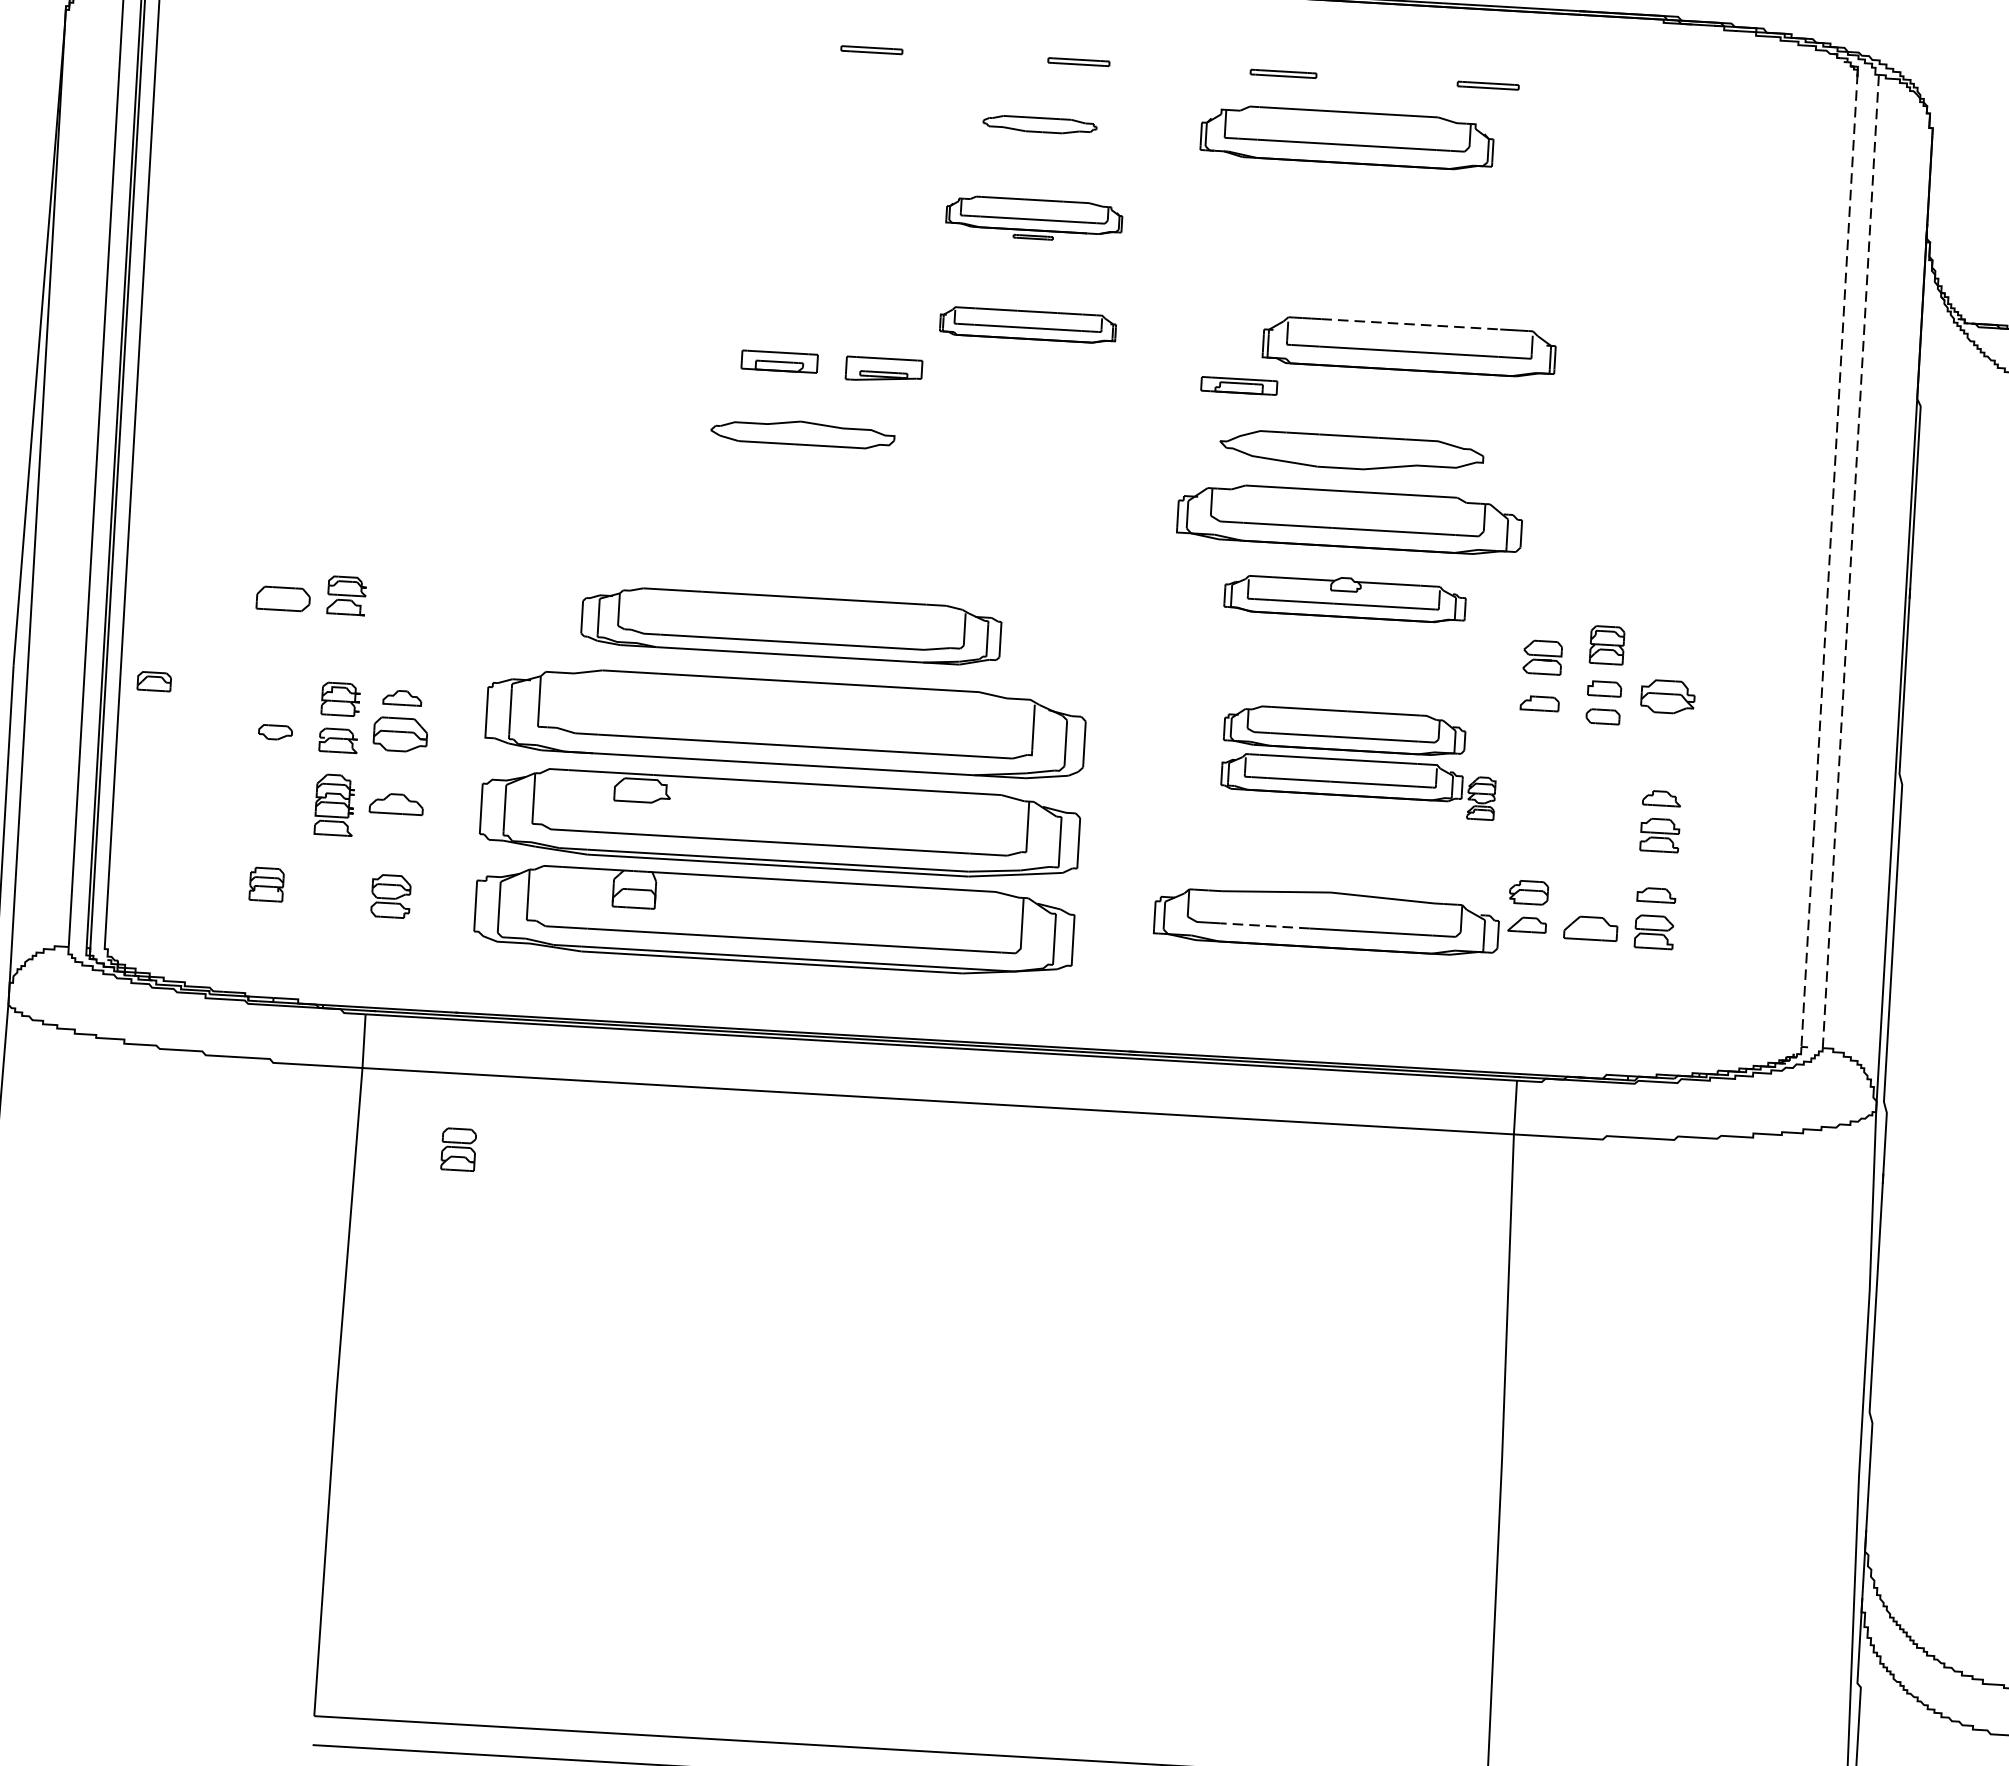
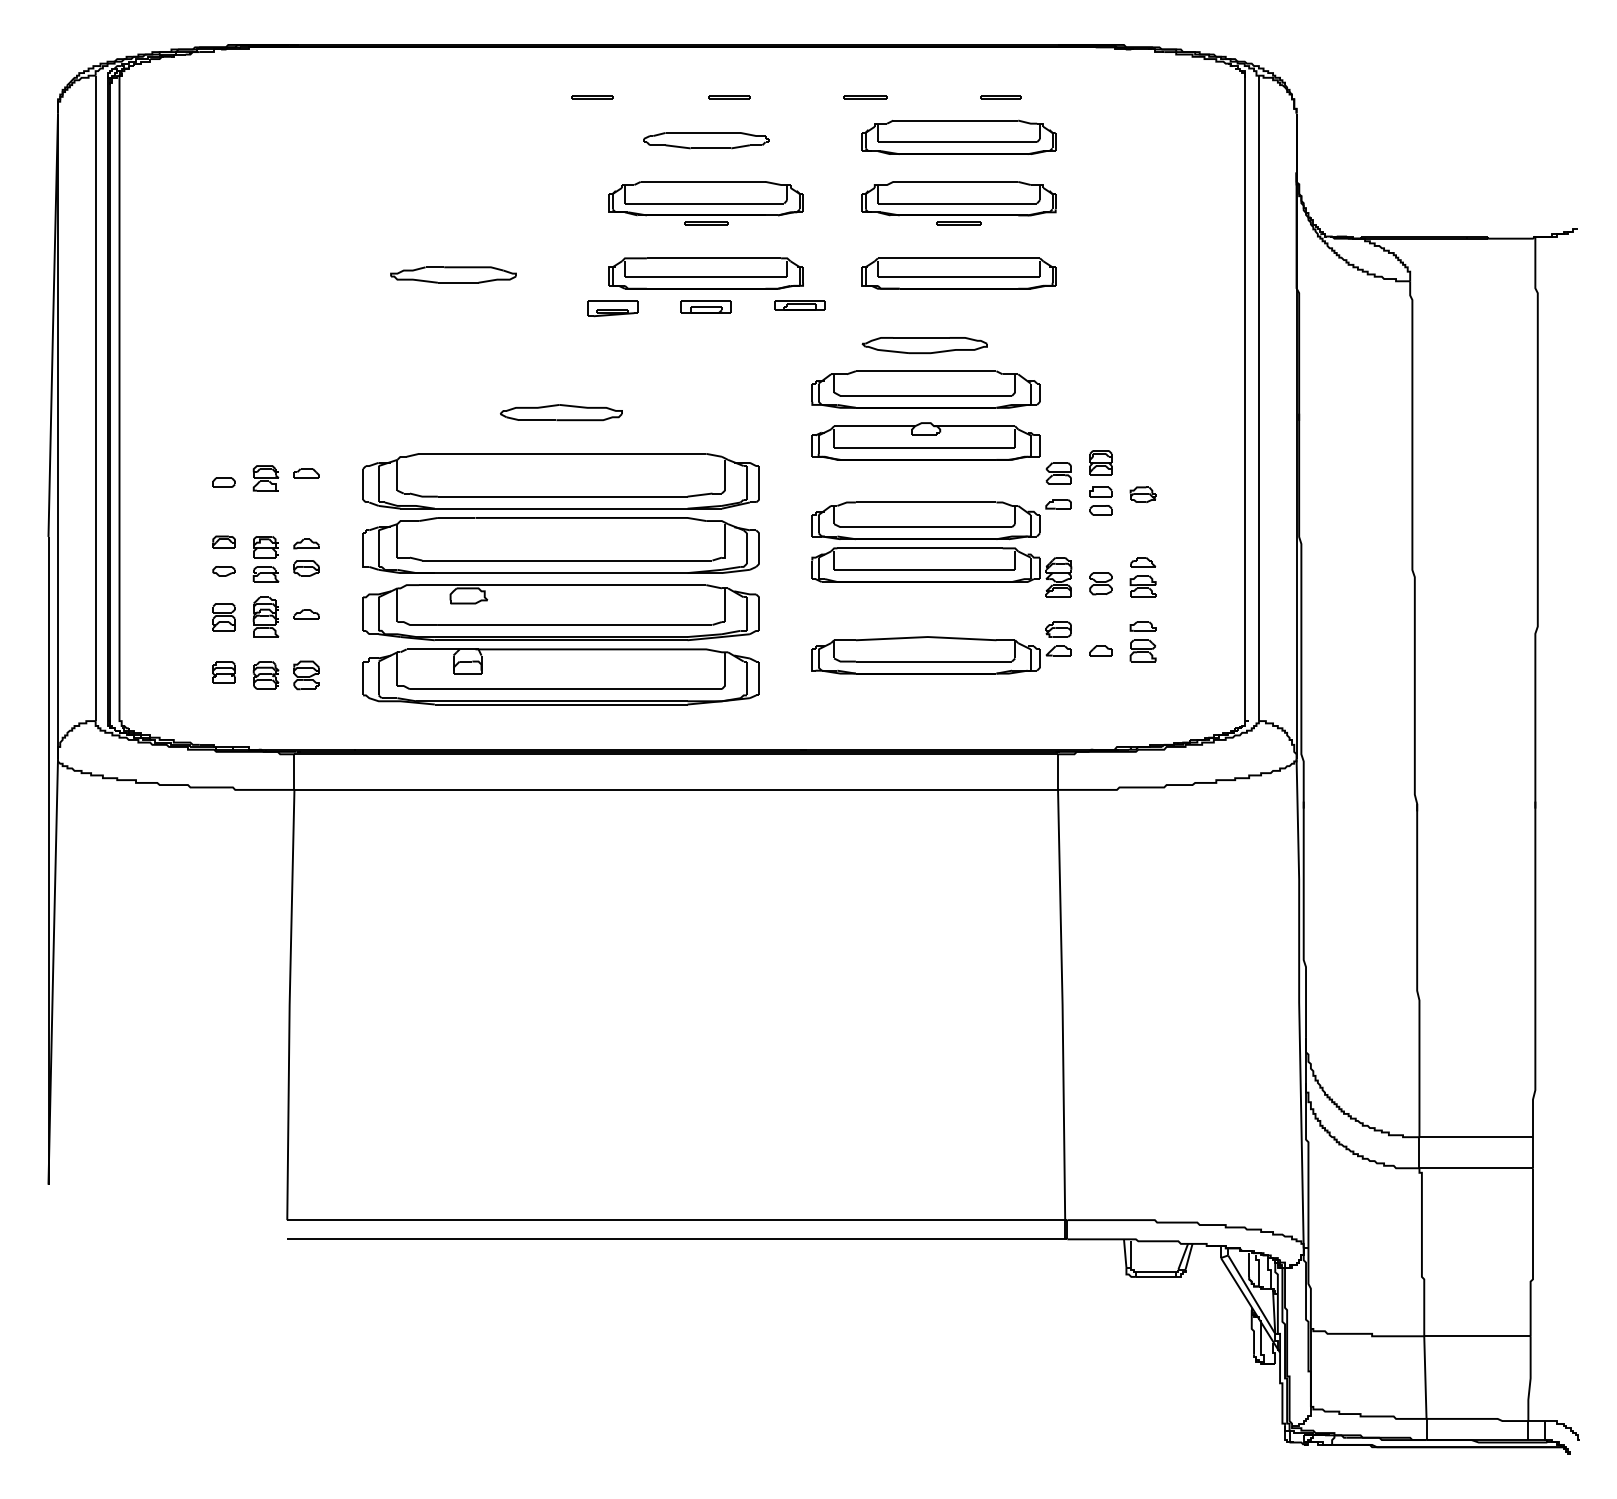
part: (1040, 124) -> (706, 140), size x1.67
part: (1346, 136) -> (958, 136), moved
part: (1033, 219) -> (705, 203), size x1.67
part: (1414, 241) -> (958, 203), added
part: (647, 304) -> (453, 274), added
line: (1411, 324) -> (959, 258), dashed -> solid
part: (1027, 325) -> (705, 273), size x1.67
part: (778, 360) -> (705, 306), moved
part: (1238, 385) -> (799, 305), moved
part: (803, 433) -> (561, 412), moved
part: (1351, 452) -> (924, 345), size x0.71
line: (1829, 560) -> (1244, 398), dashed -> solid
line: (1850, 561) -> (1258, 398), dashed -> solid
part: (408, 591) -> (306, 473), added
part: (1344, 597) -> (925, 441), size x1.43
part: (282, 598) -> (223, 482), size x0.62
part: (790, 626) -> (560, 481), size x1.43
part: (153, 680) -> (223, 541), moved
part: (1666, 696) -> (1142, 494), size x0.71
part: (399, 735) -> (306, 568), size x0.71
part: (1359, 761) -> (941, 549), size x1.43
part: (395, 804) -> (306, 614), size x0.71
part: (1595, 826) -> (1100, 583), added
part: (328, 892) -> (265, 675), added
line: (1264, 925) -> (885, 661), dashed -> solid
part: (1590, 927) -> (1100, 650), size x0.62
part: (457, 1150) -> (223, 617), moved

